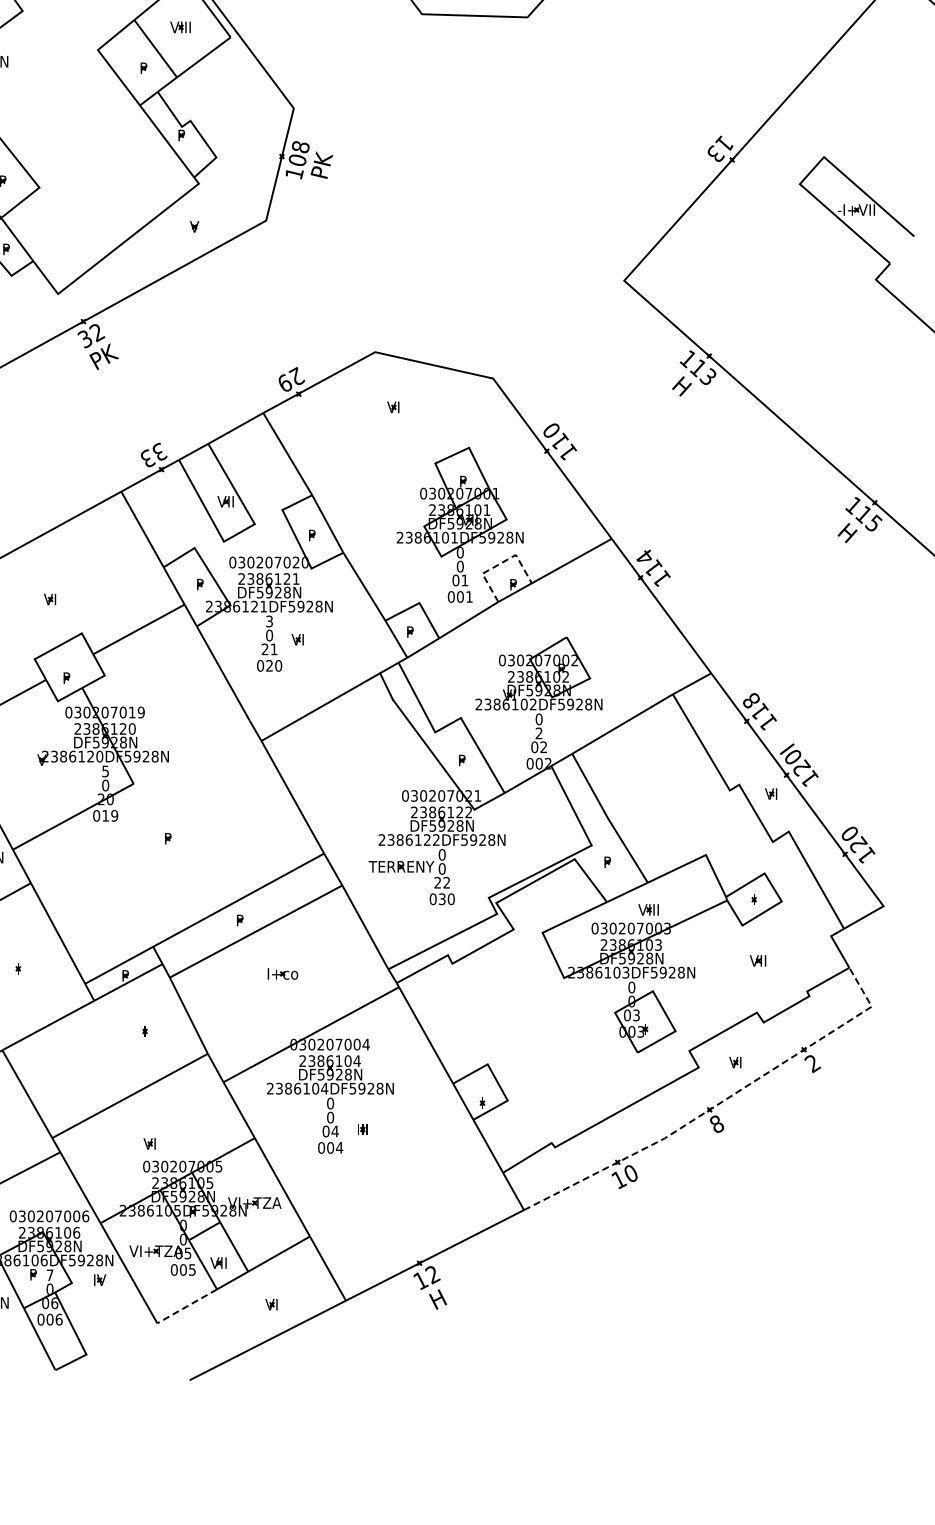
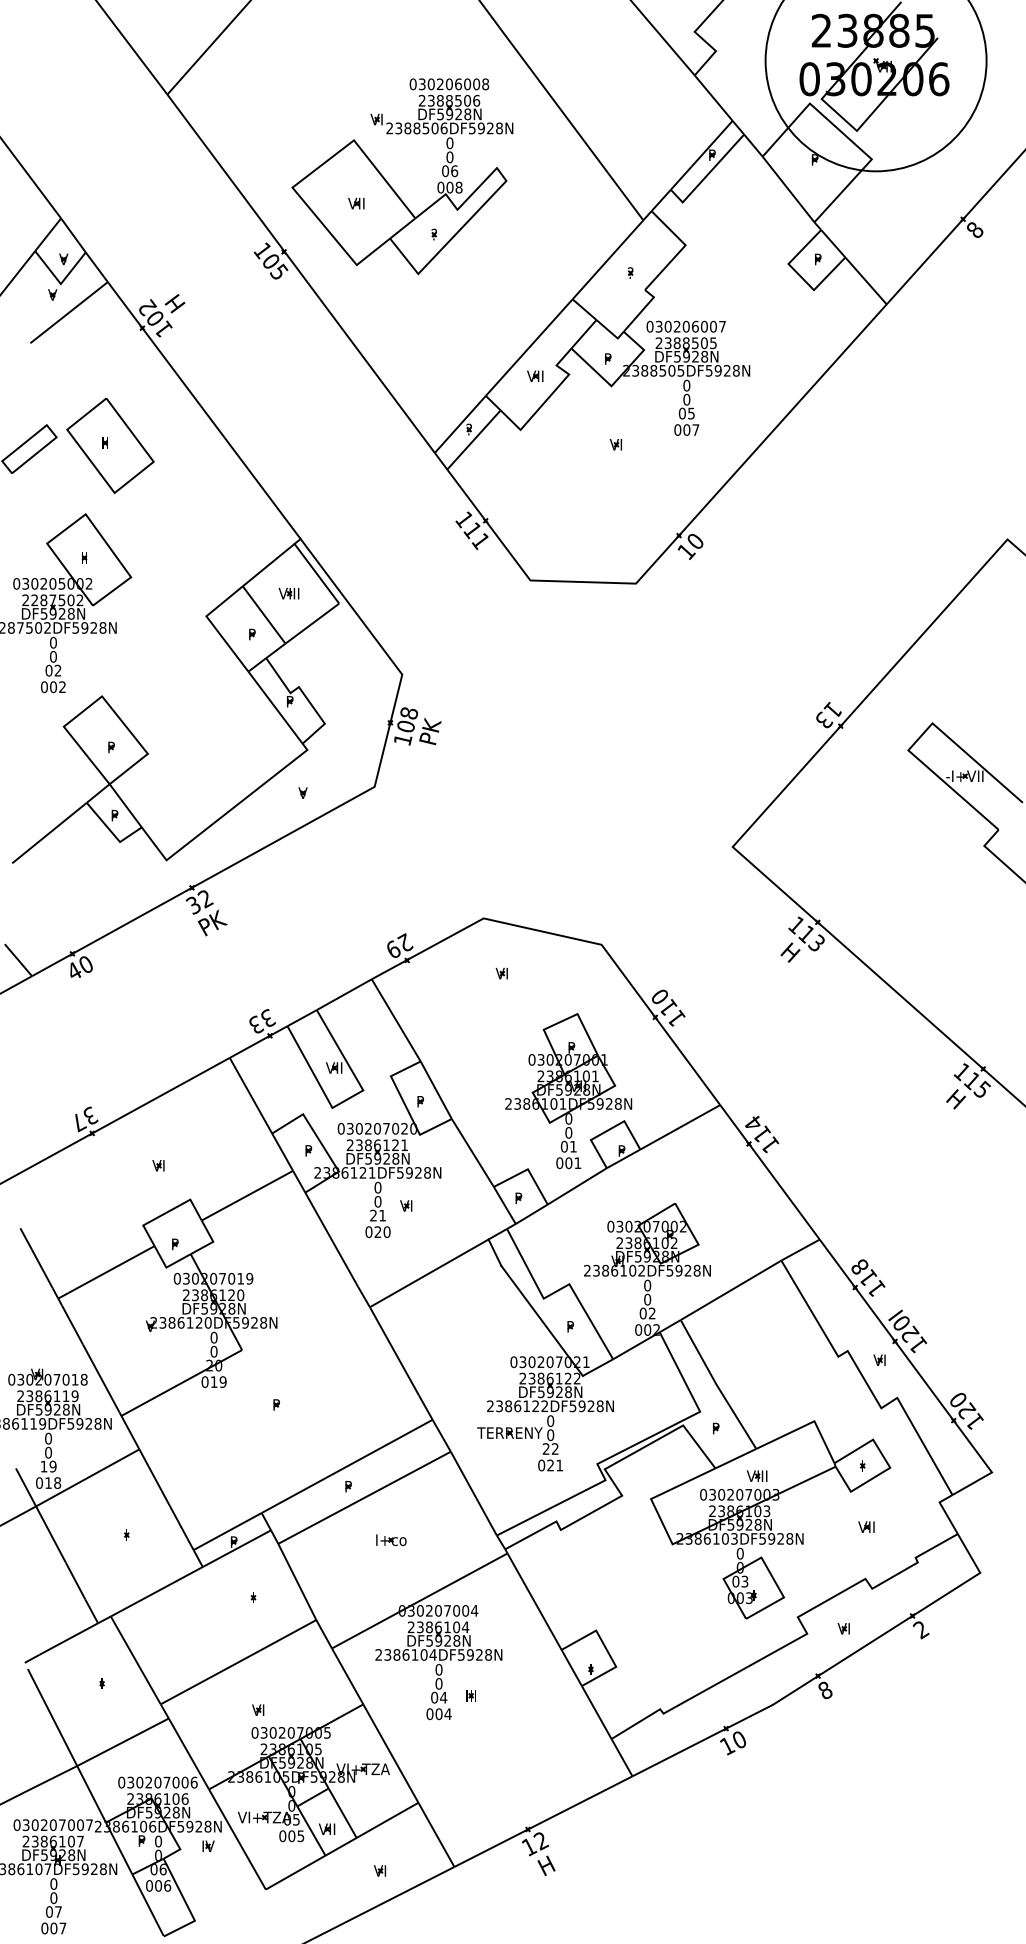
line: (500, 564) -> (608, 1130), dashed -> solid
text: (269, 621) -> (377, 1187), 3 -> 0
text: (539, 733) -> (647, 1299), 2 -> 0
text: (105, 771) -> (213, 1337), 5 -> 0
text: (447, 899) -> (555, 1465), 030 -> 021
line: (721, 1102) -> (829, 1668), dashed -> solid
text: (50, 1275) -> (158, 1841), 7 -> 0
line: (187, 1306) -> (295, 1872), dashed -> solid

